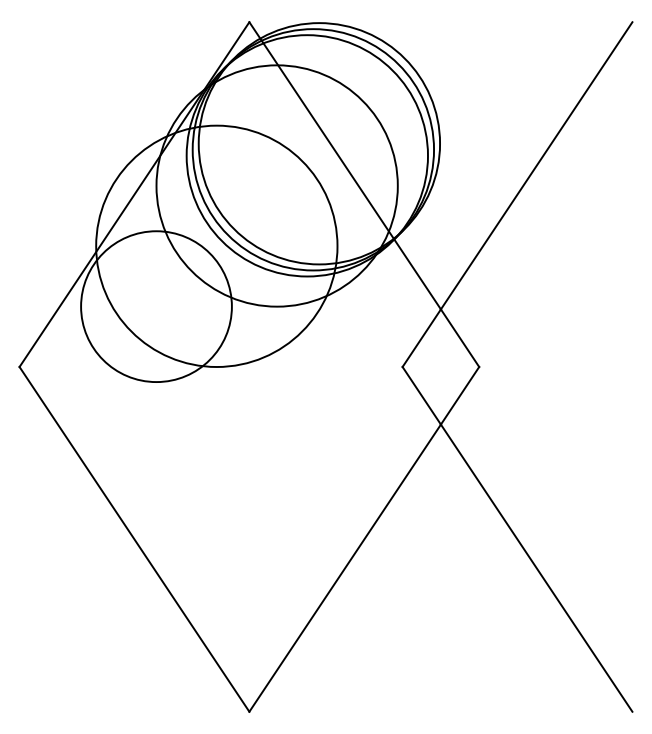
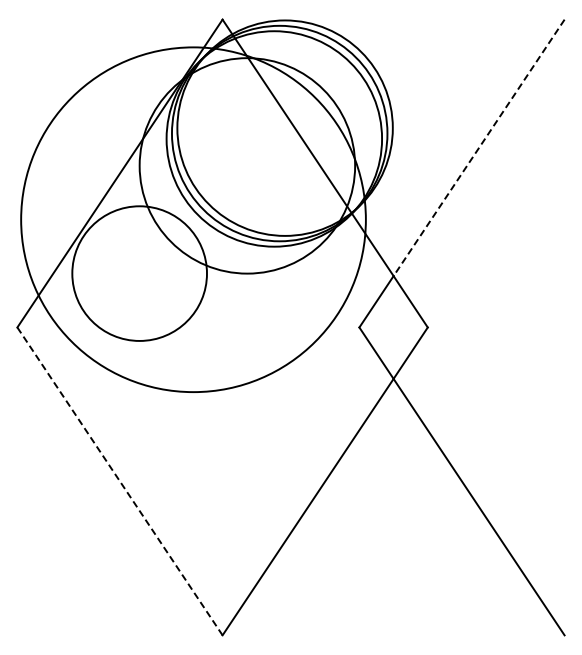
line: (536, 166) -> (478, 148), solid -> dashed
circle: (216, 246) -> (193, 219), size x1.6
line: (133, 539) -> (119, 481), solid -> dashed

